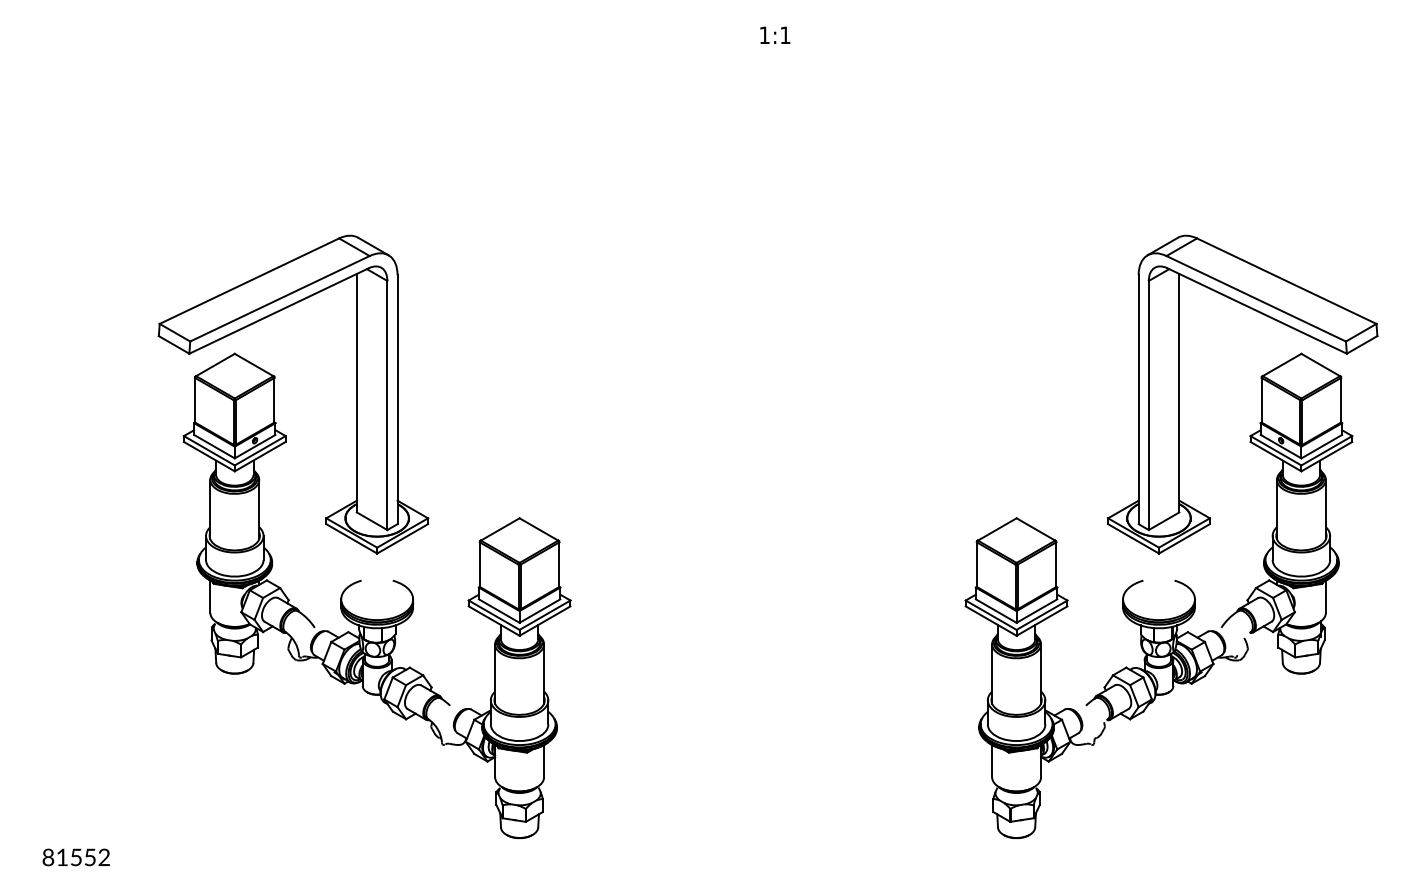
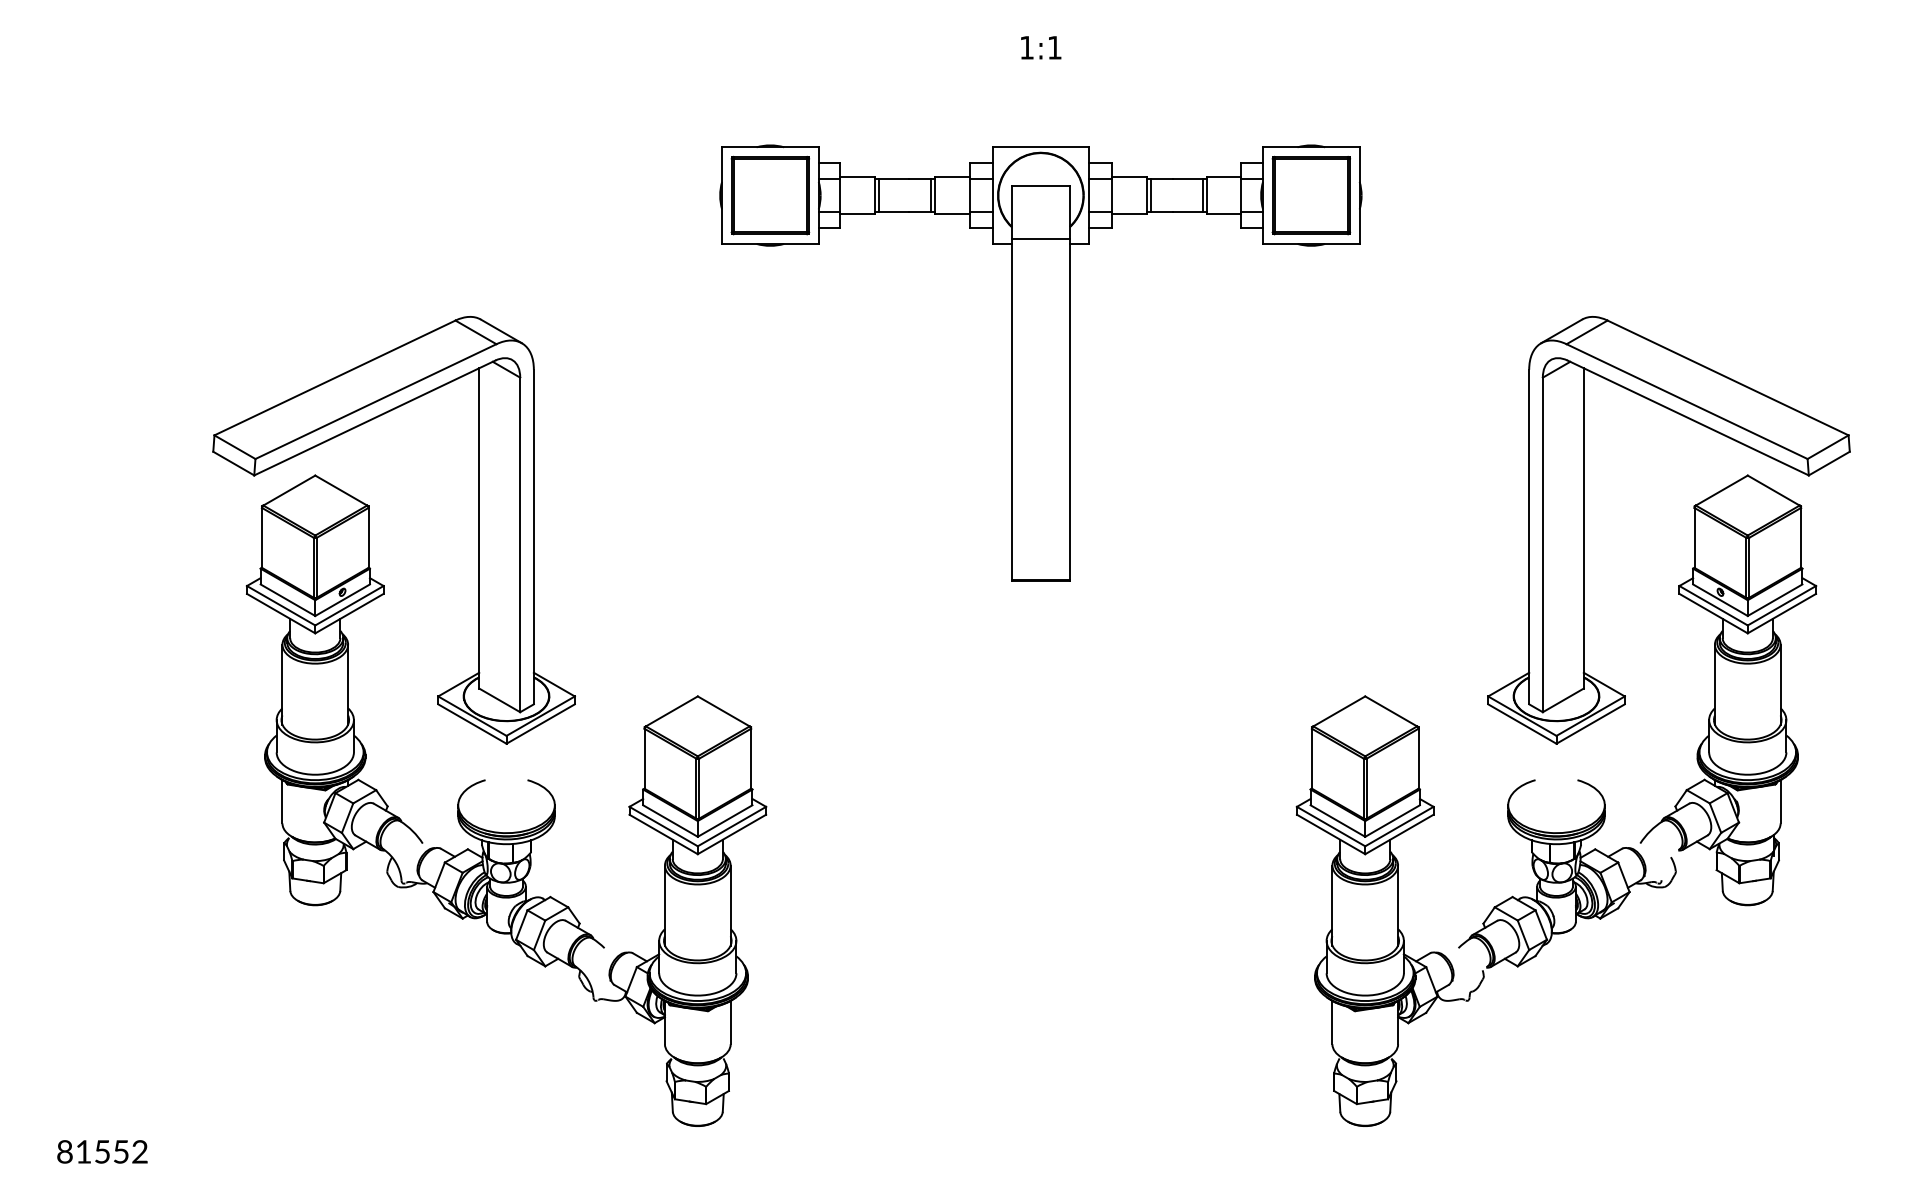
part: (774, 269) -> (1040, 362), added

